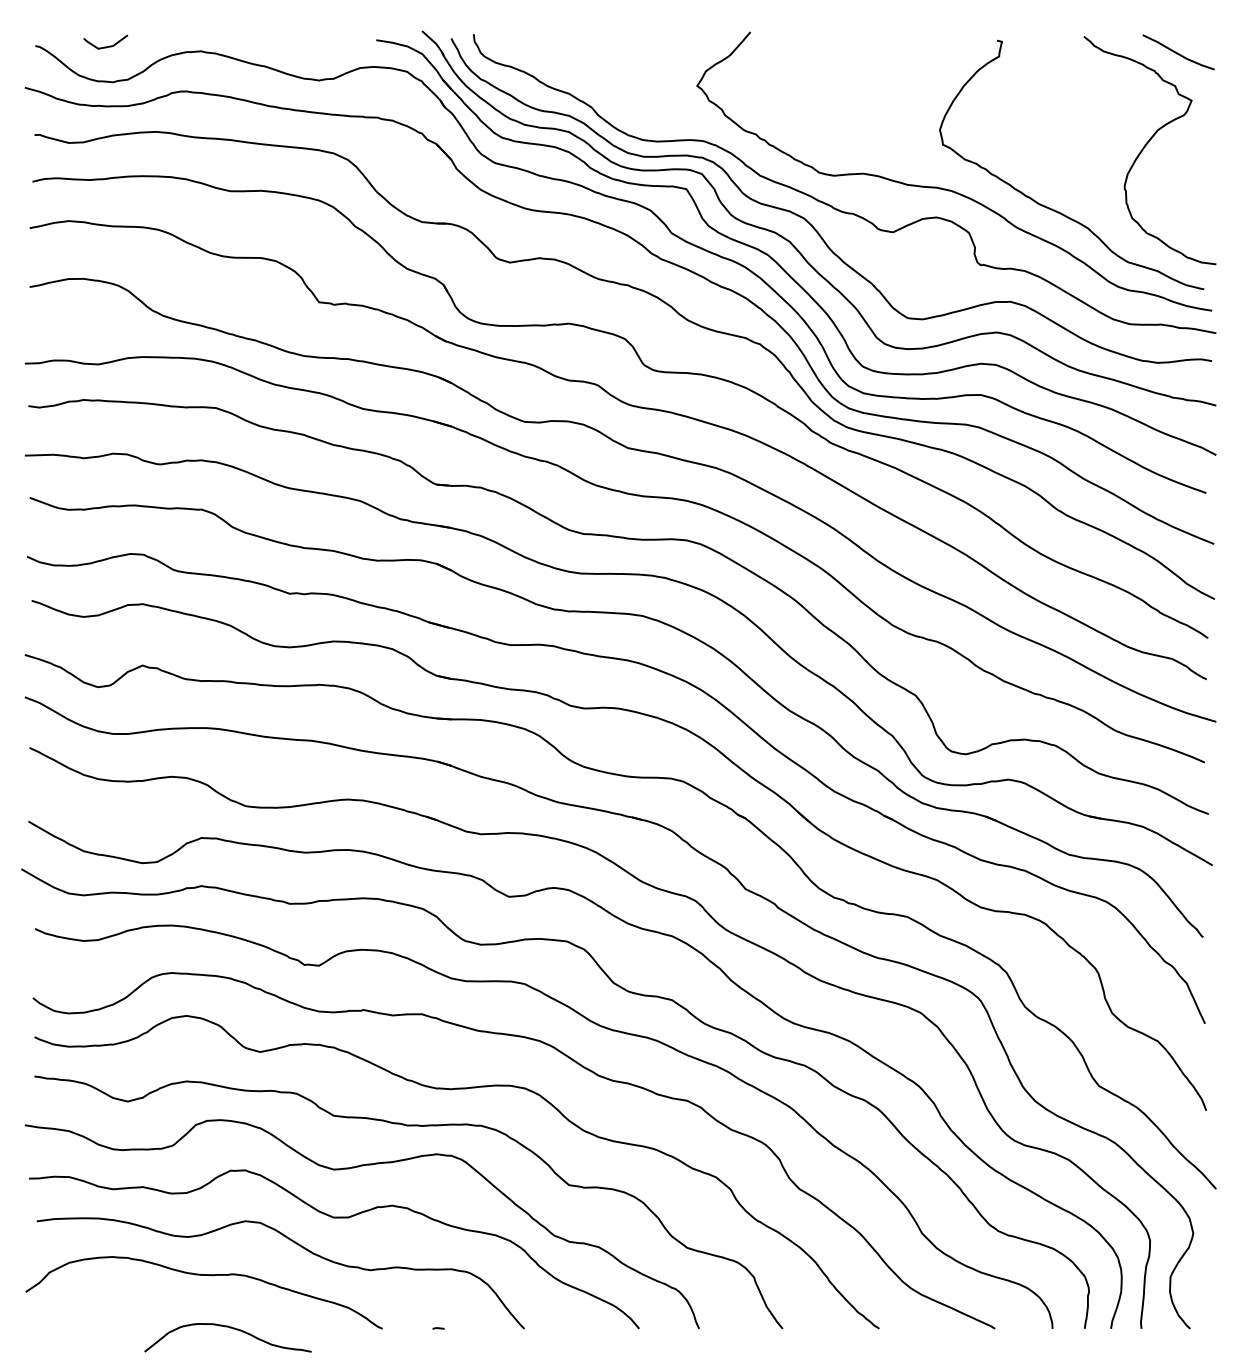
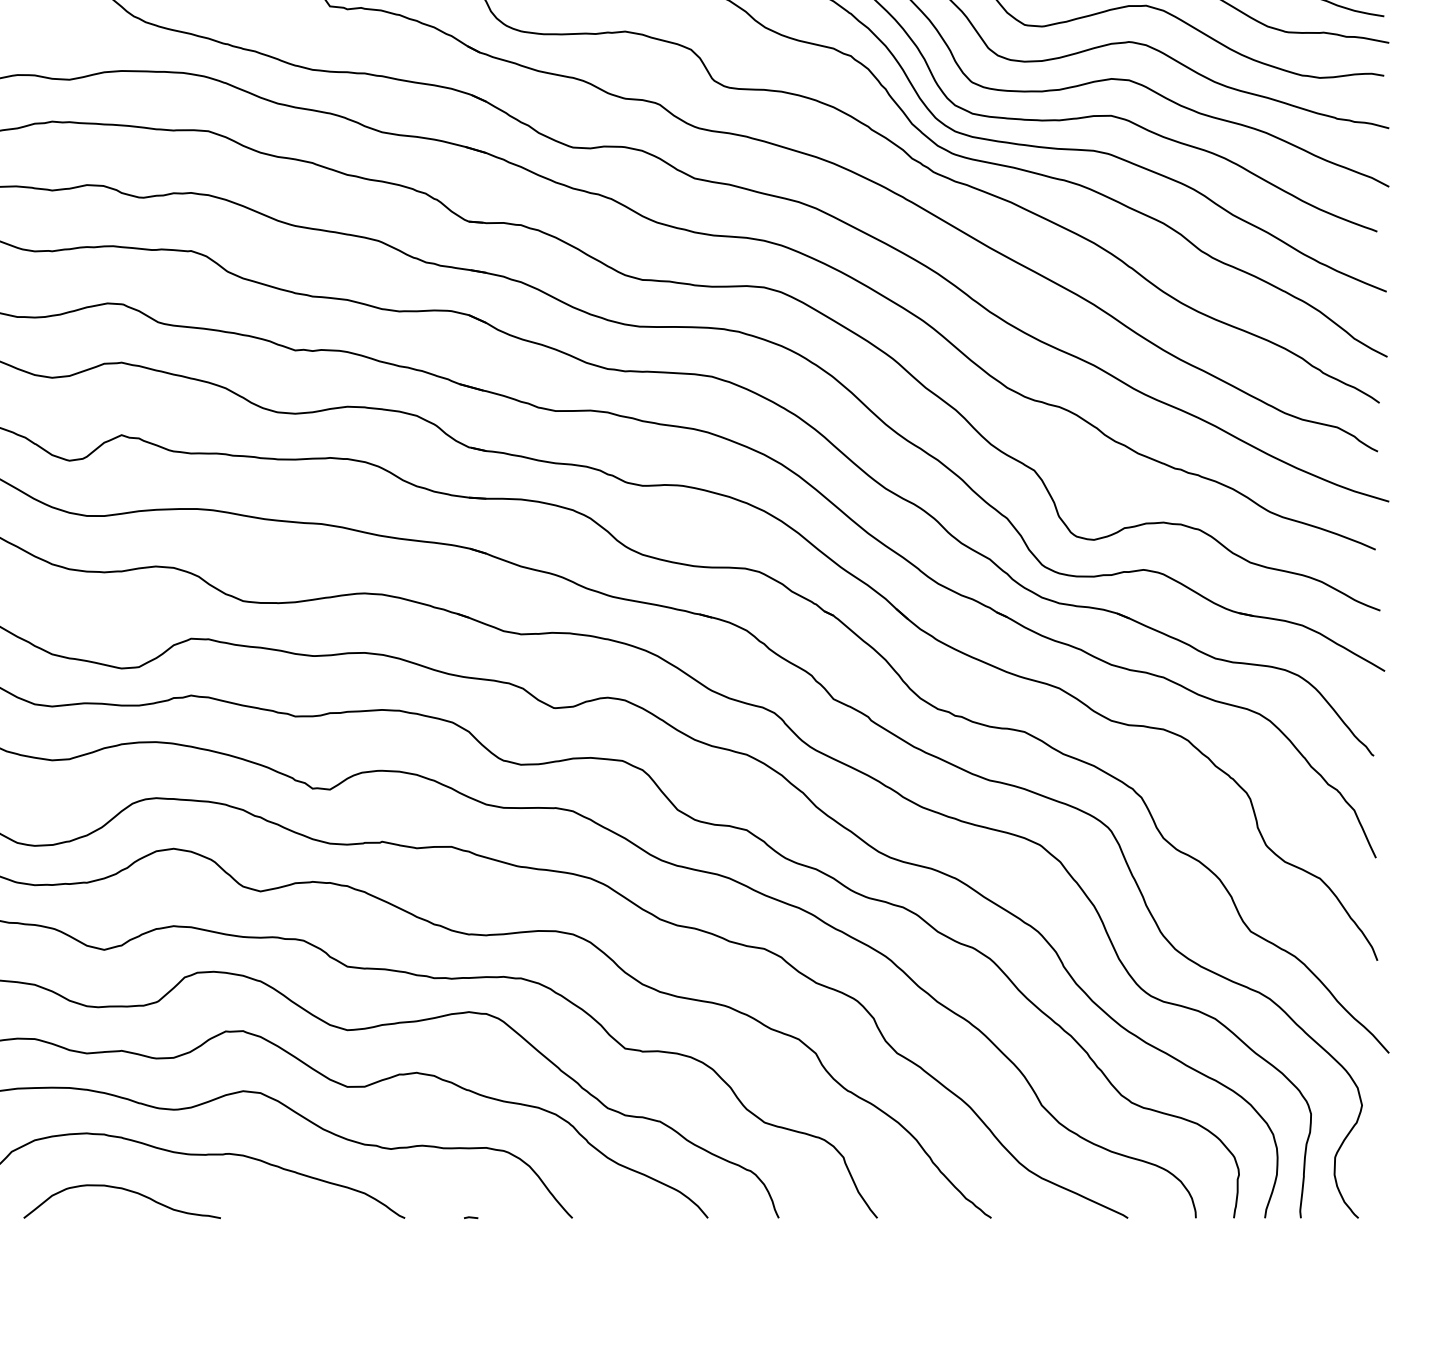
curve: (229, 1328) -> (123, 1190), moved

